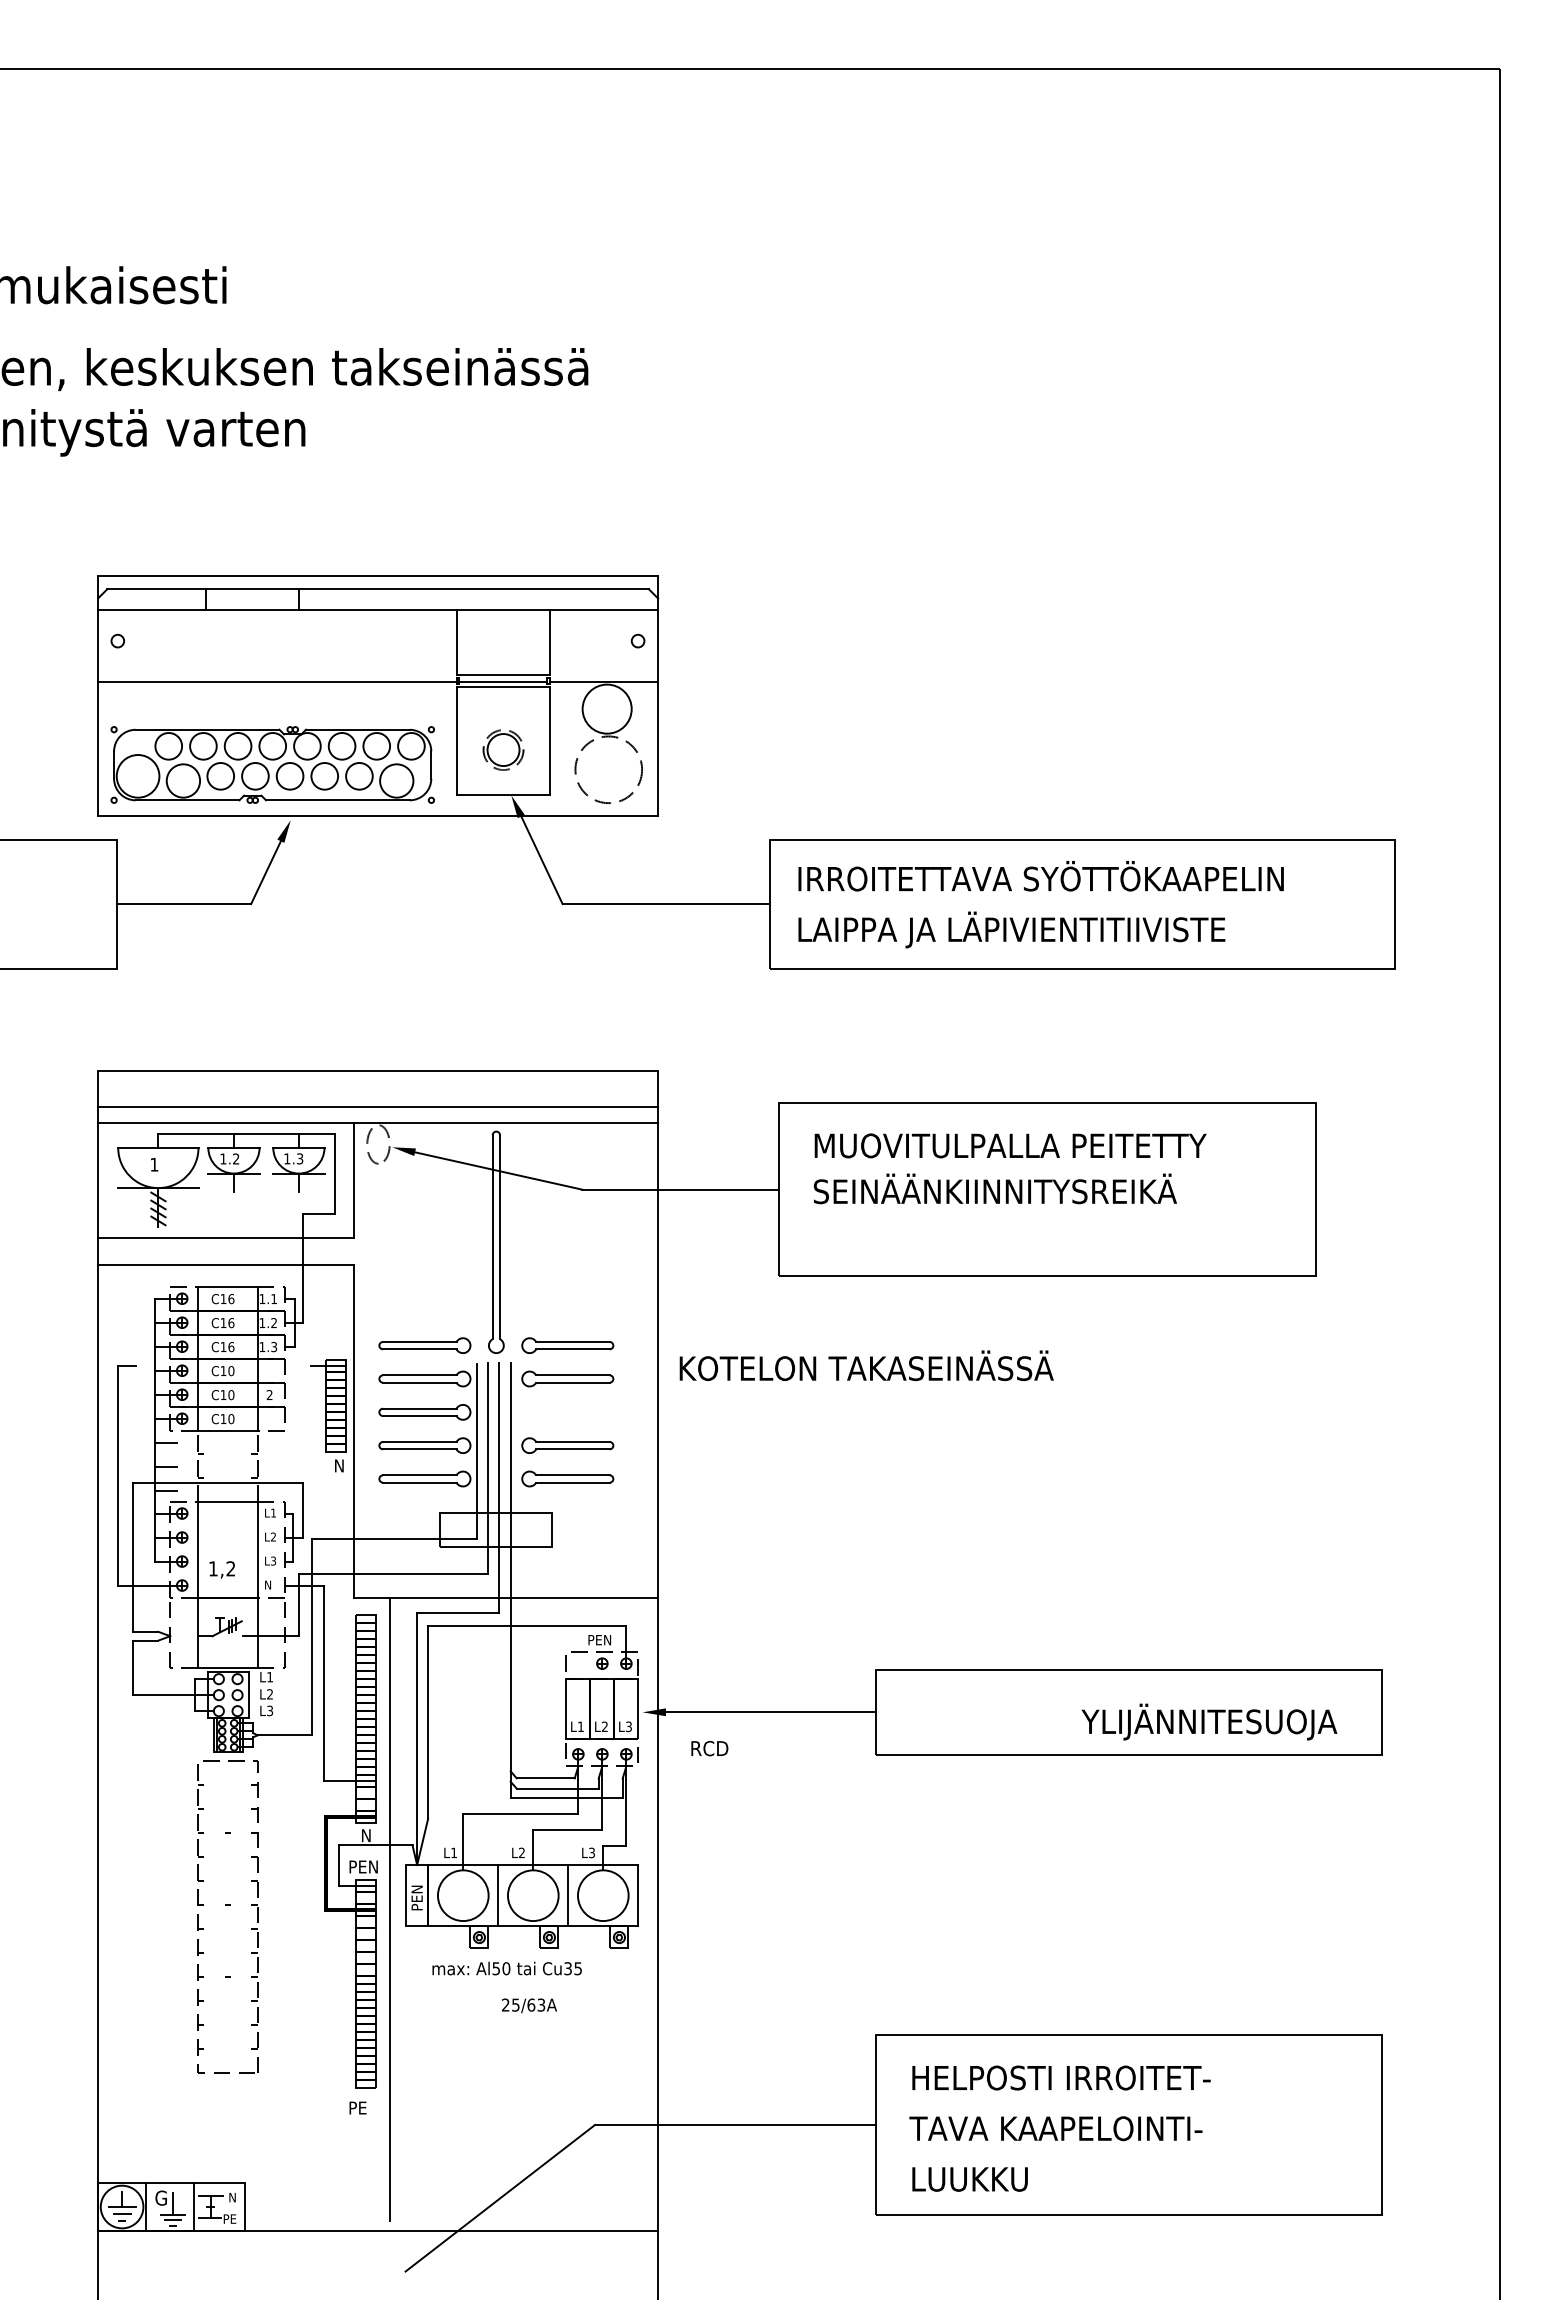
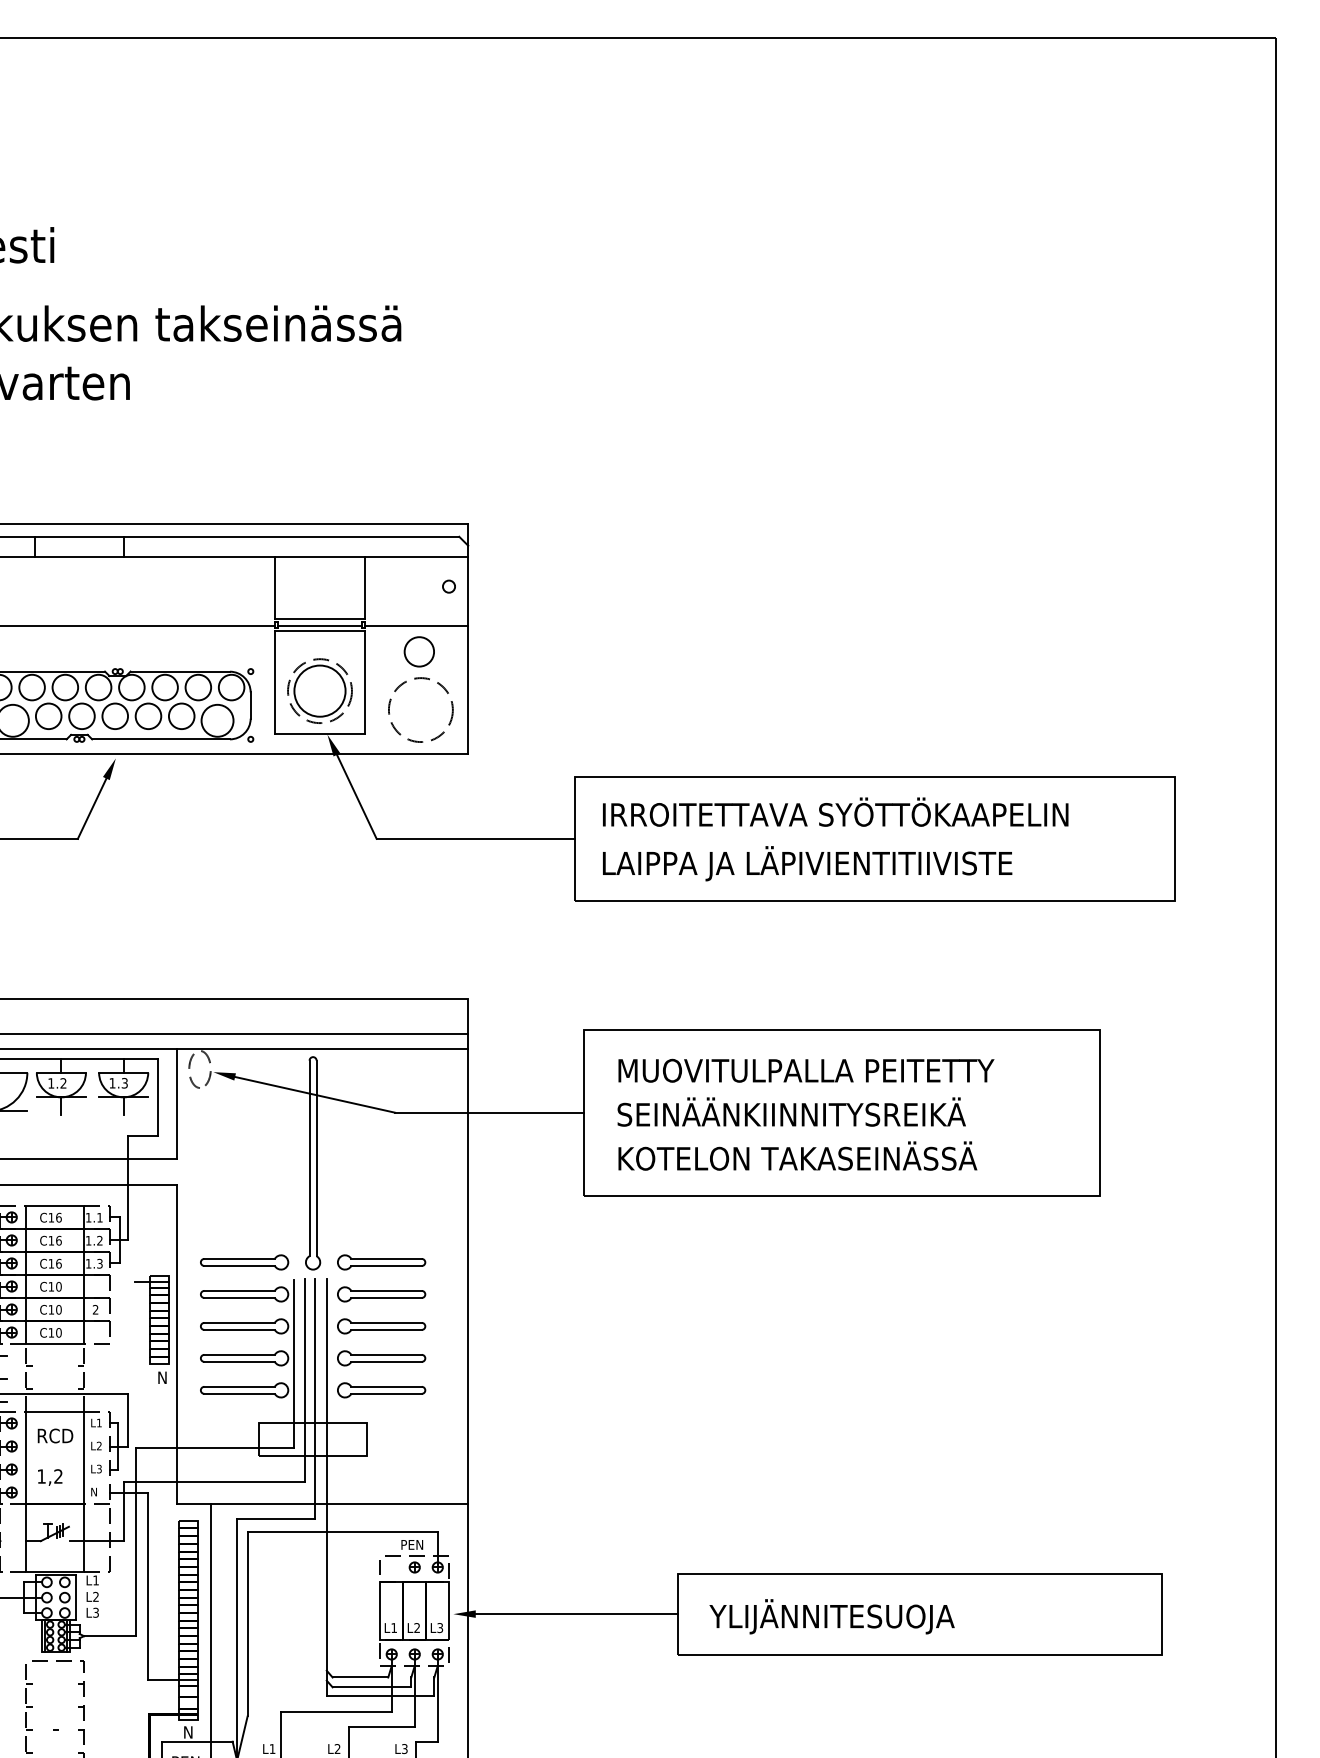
circle: (606, 708) -> (418, 651), size x0.62
part: (503, 749) -> (319, 690), size x1.67
text: (866, 1365) -> (797, 1155), moved
part: (567, 1412) -> (381, 1326), added
text: (1209, 1721) -> (832, 1616), moved
text: (709, 1748) -> (55, 1435), moved

